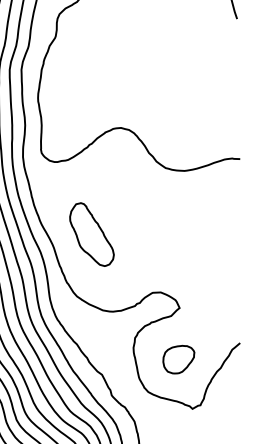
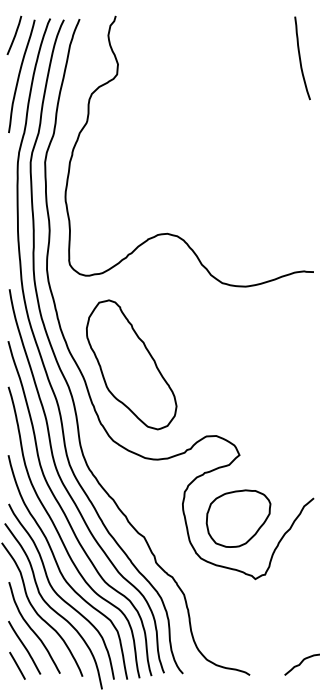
part: (91, 234) -> (131, 364), size x1.67
part: (178, 359) -> (238, 518), size x1.67

